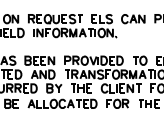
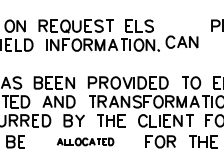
part: (132, 18) -> (181, 41), moved
part: (62, 103) -> (85, 141), size x0.6

